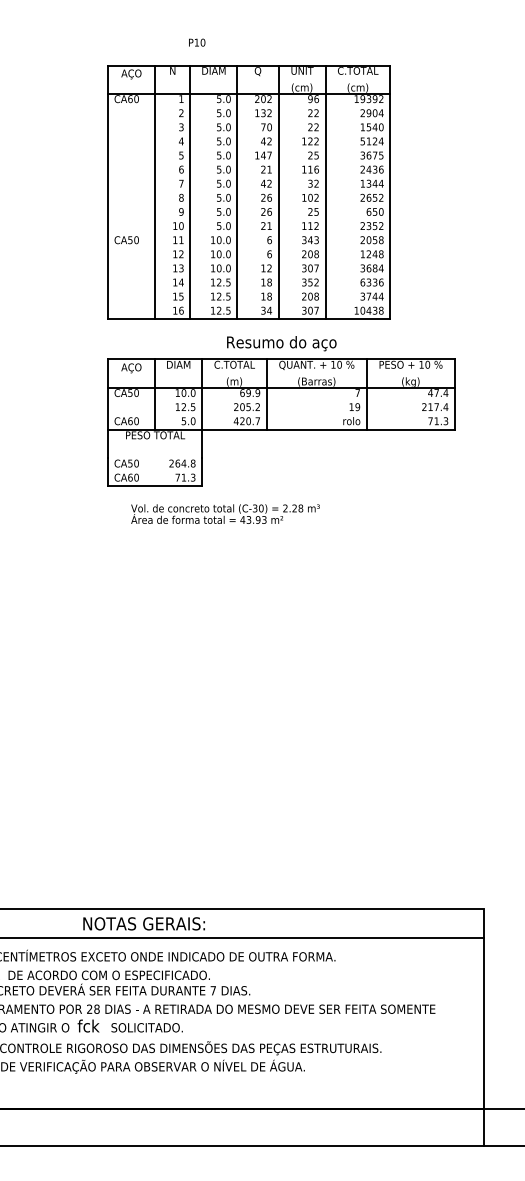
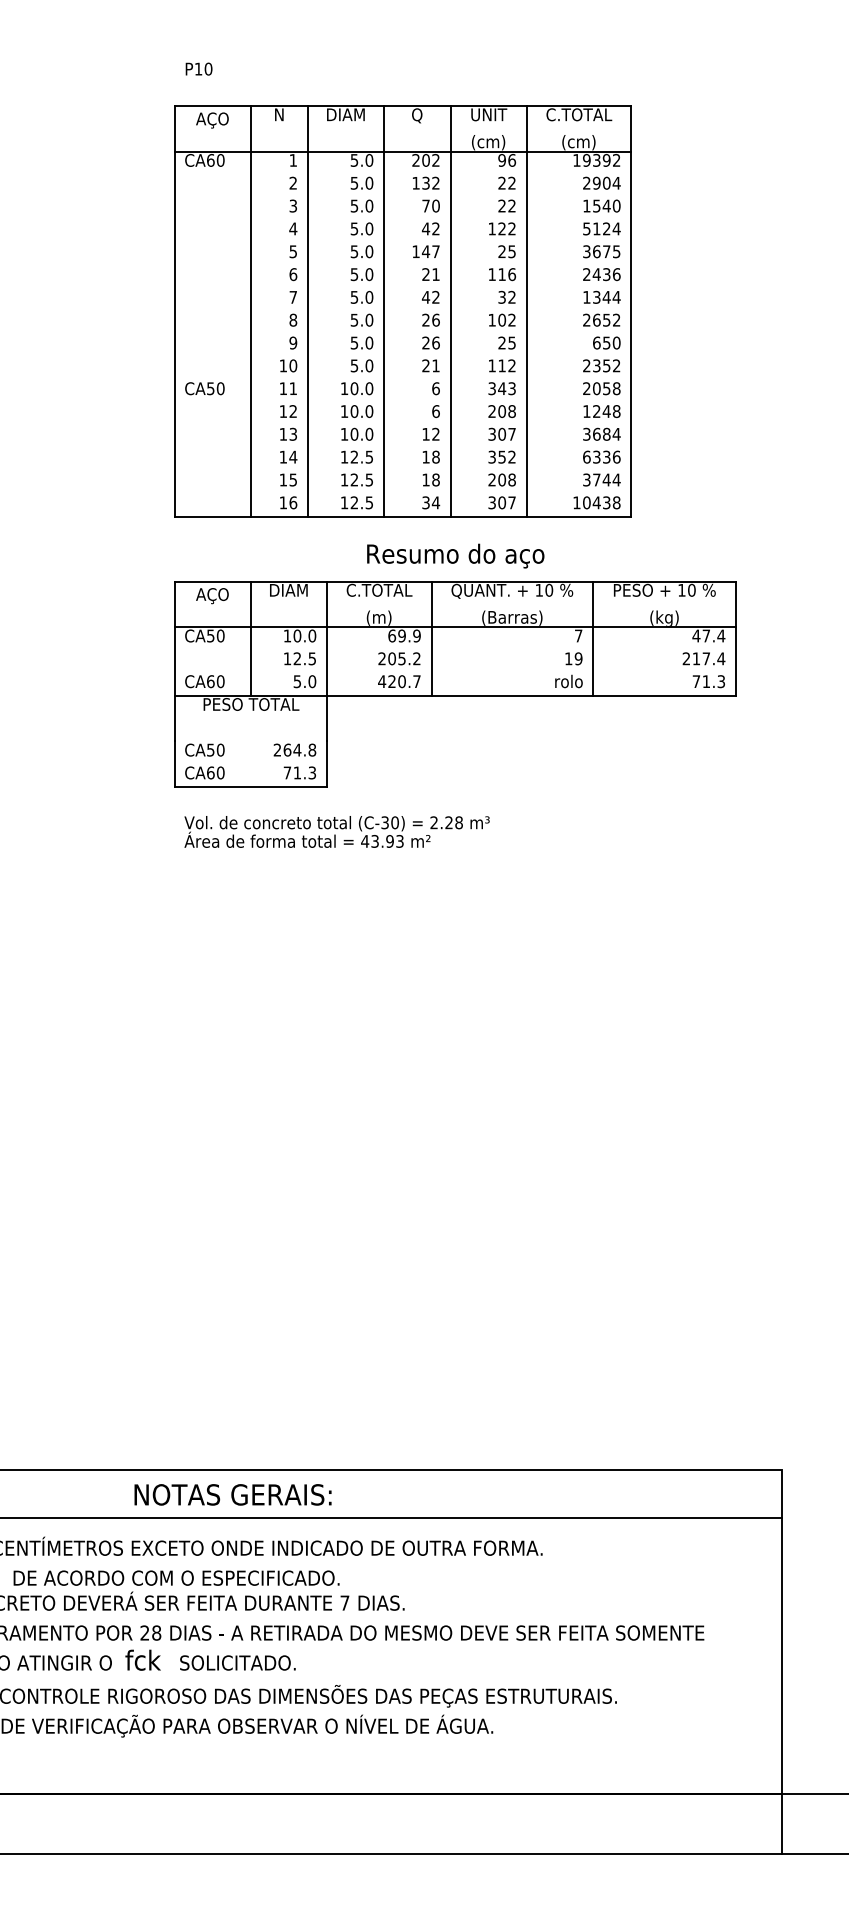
text: (197, 42) -> (199, 68), moved
text: (225, 513) -> (337, 830), moved

